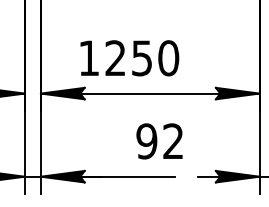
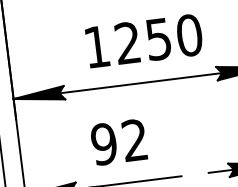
text: (129, 58) -> (144, 41), moved
text: (159, 141) -> (118, 142), moved

